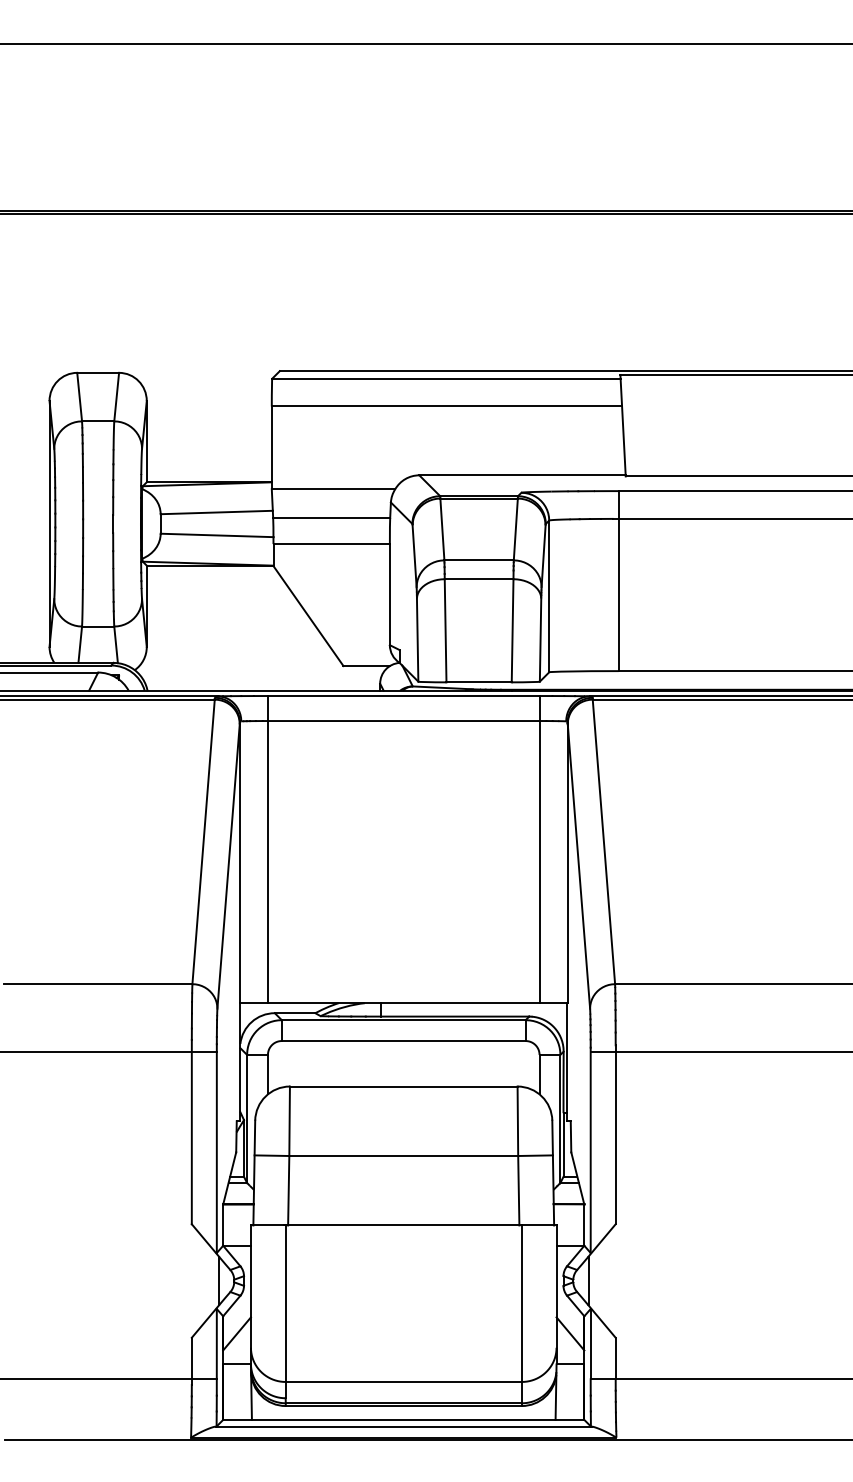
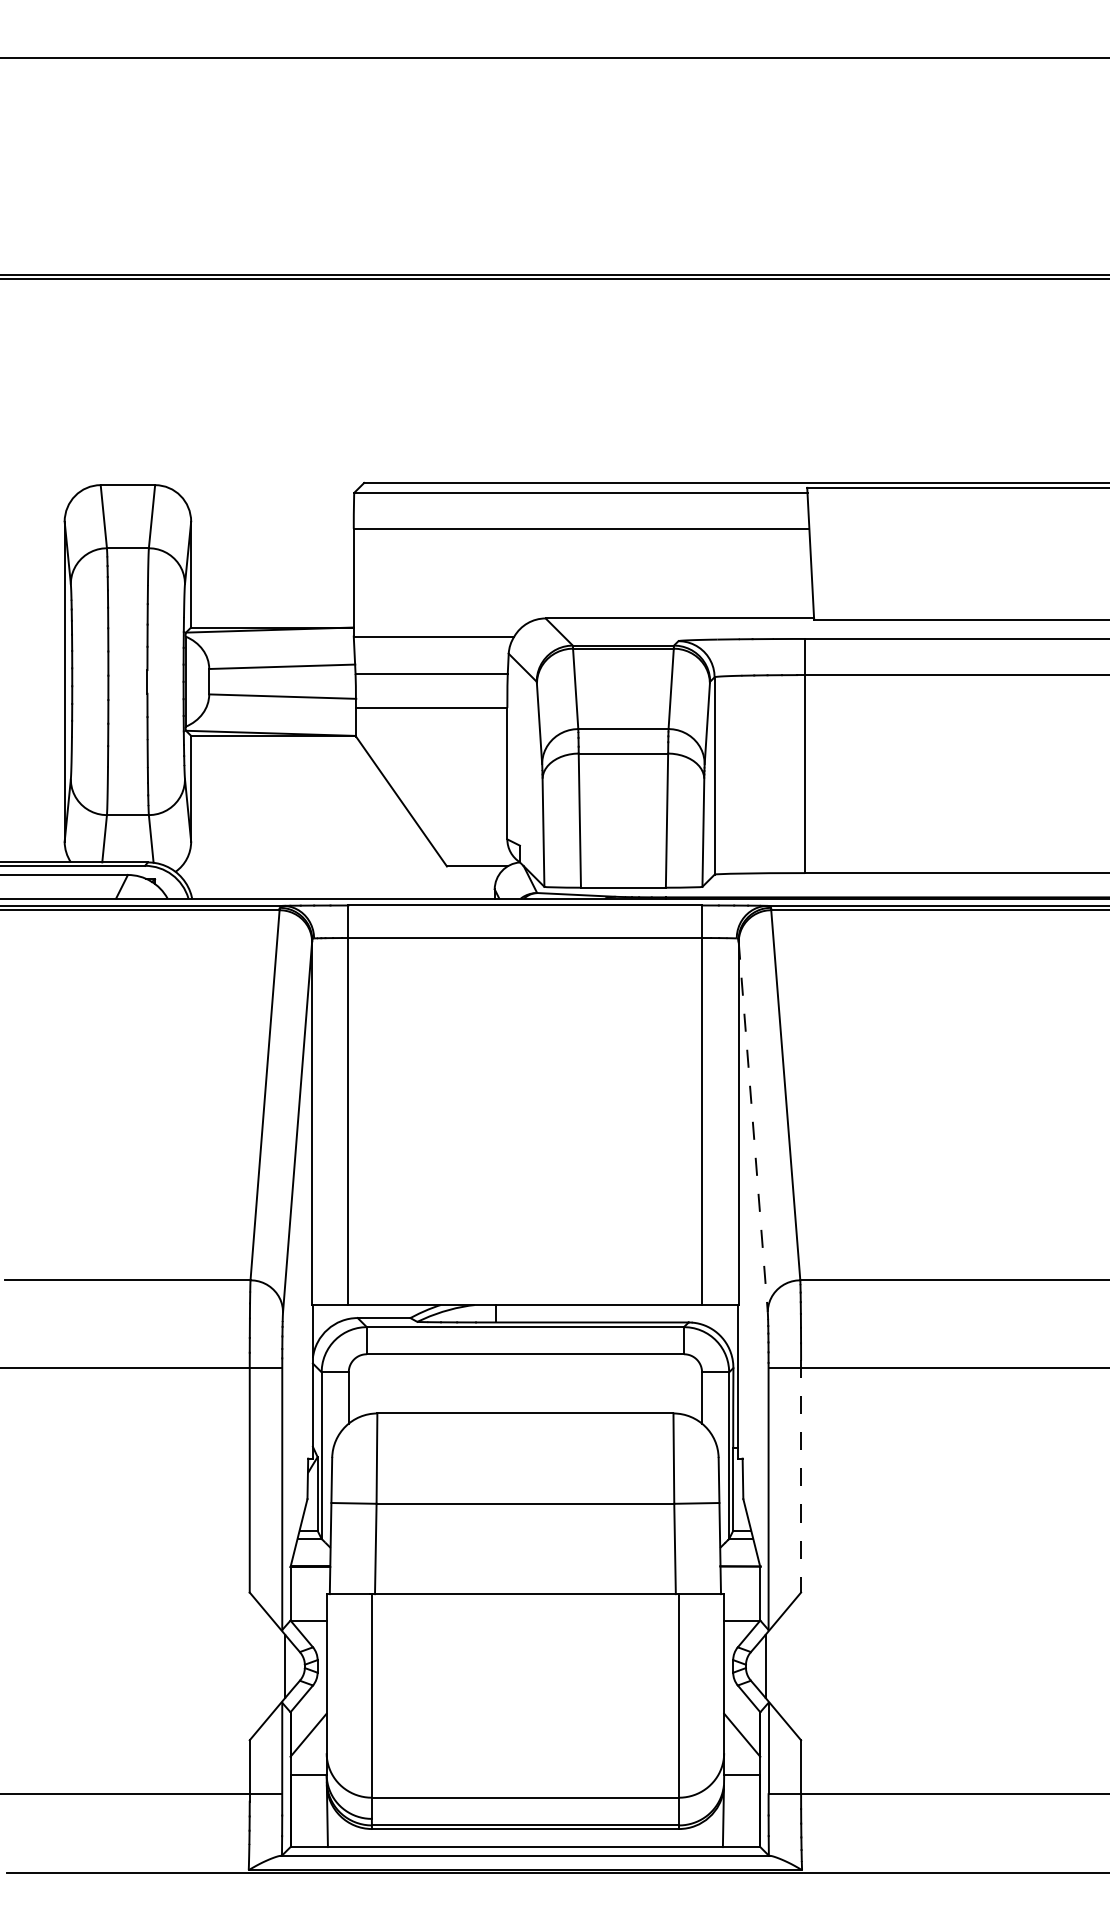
line: (579, 865) -> (753, 1126), solid -> dashed
line: (616, 1135) -> (801, 1476), solid -> dashed

